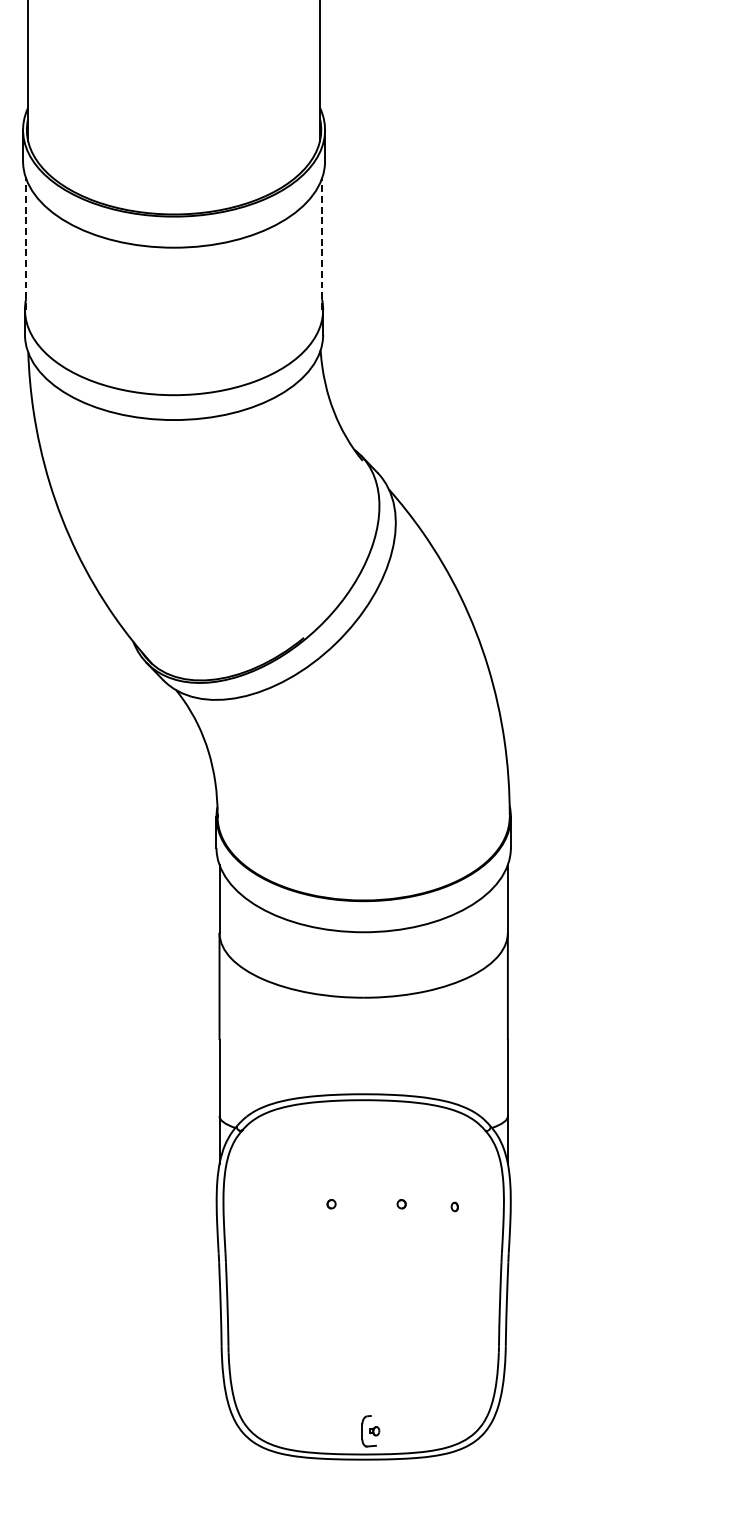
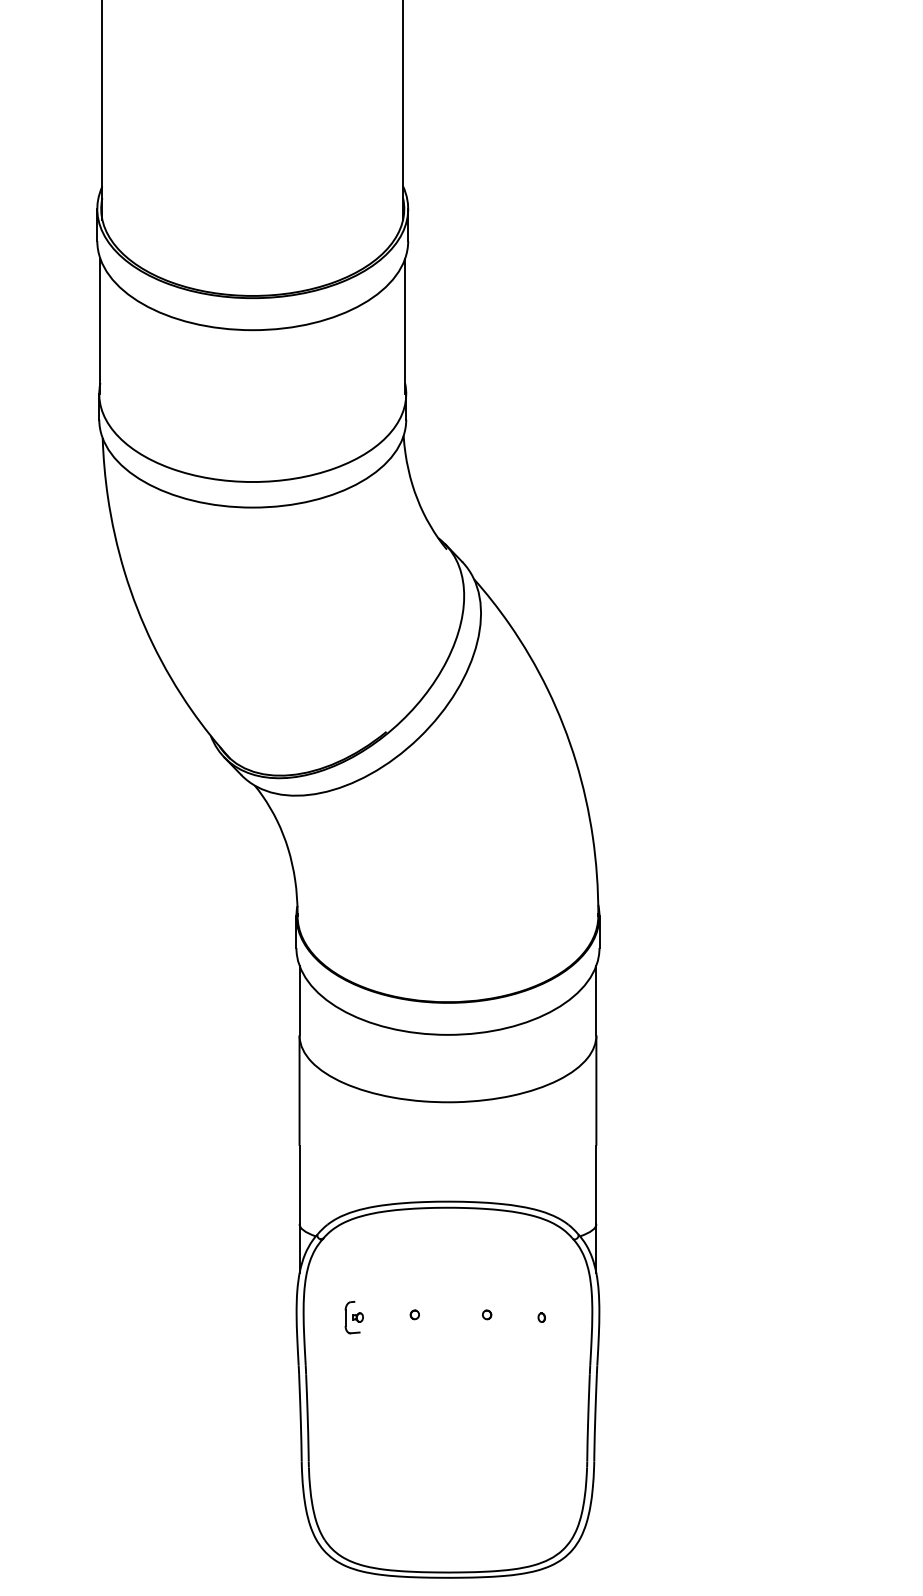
line: (26, 244) -> (100, 326), dashed -> solid
line: (322, 244) -> (405, 326), dashed -> solid
part: (370, 1431) -> (353, 1317), moved

